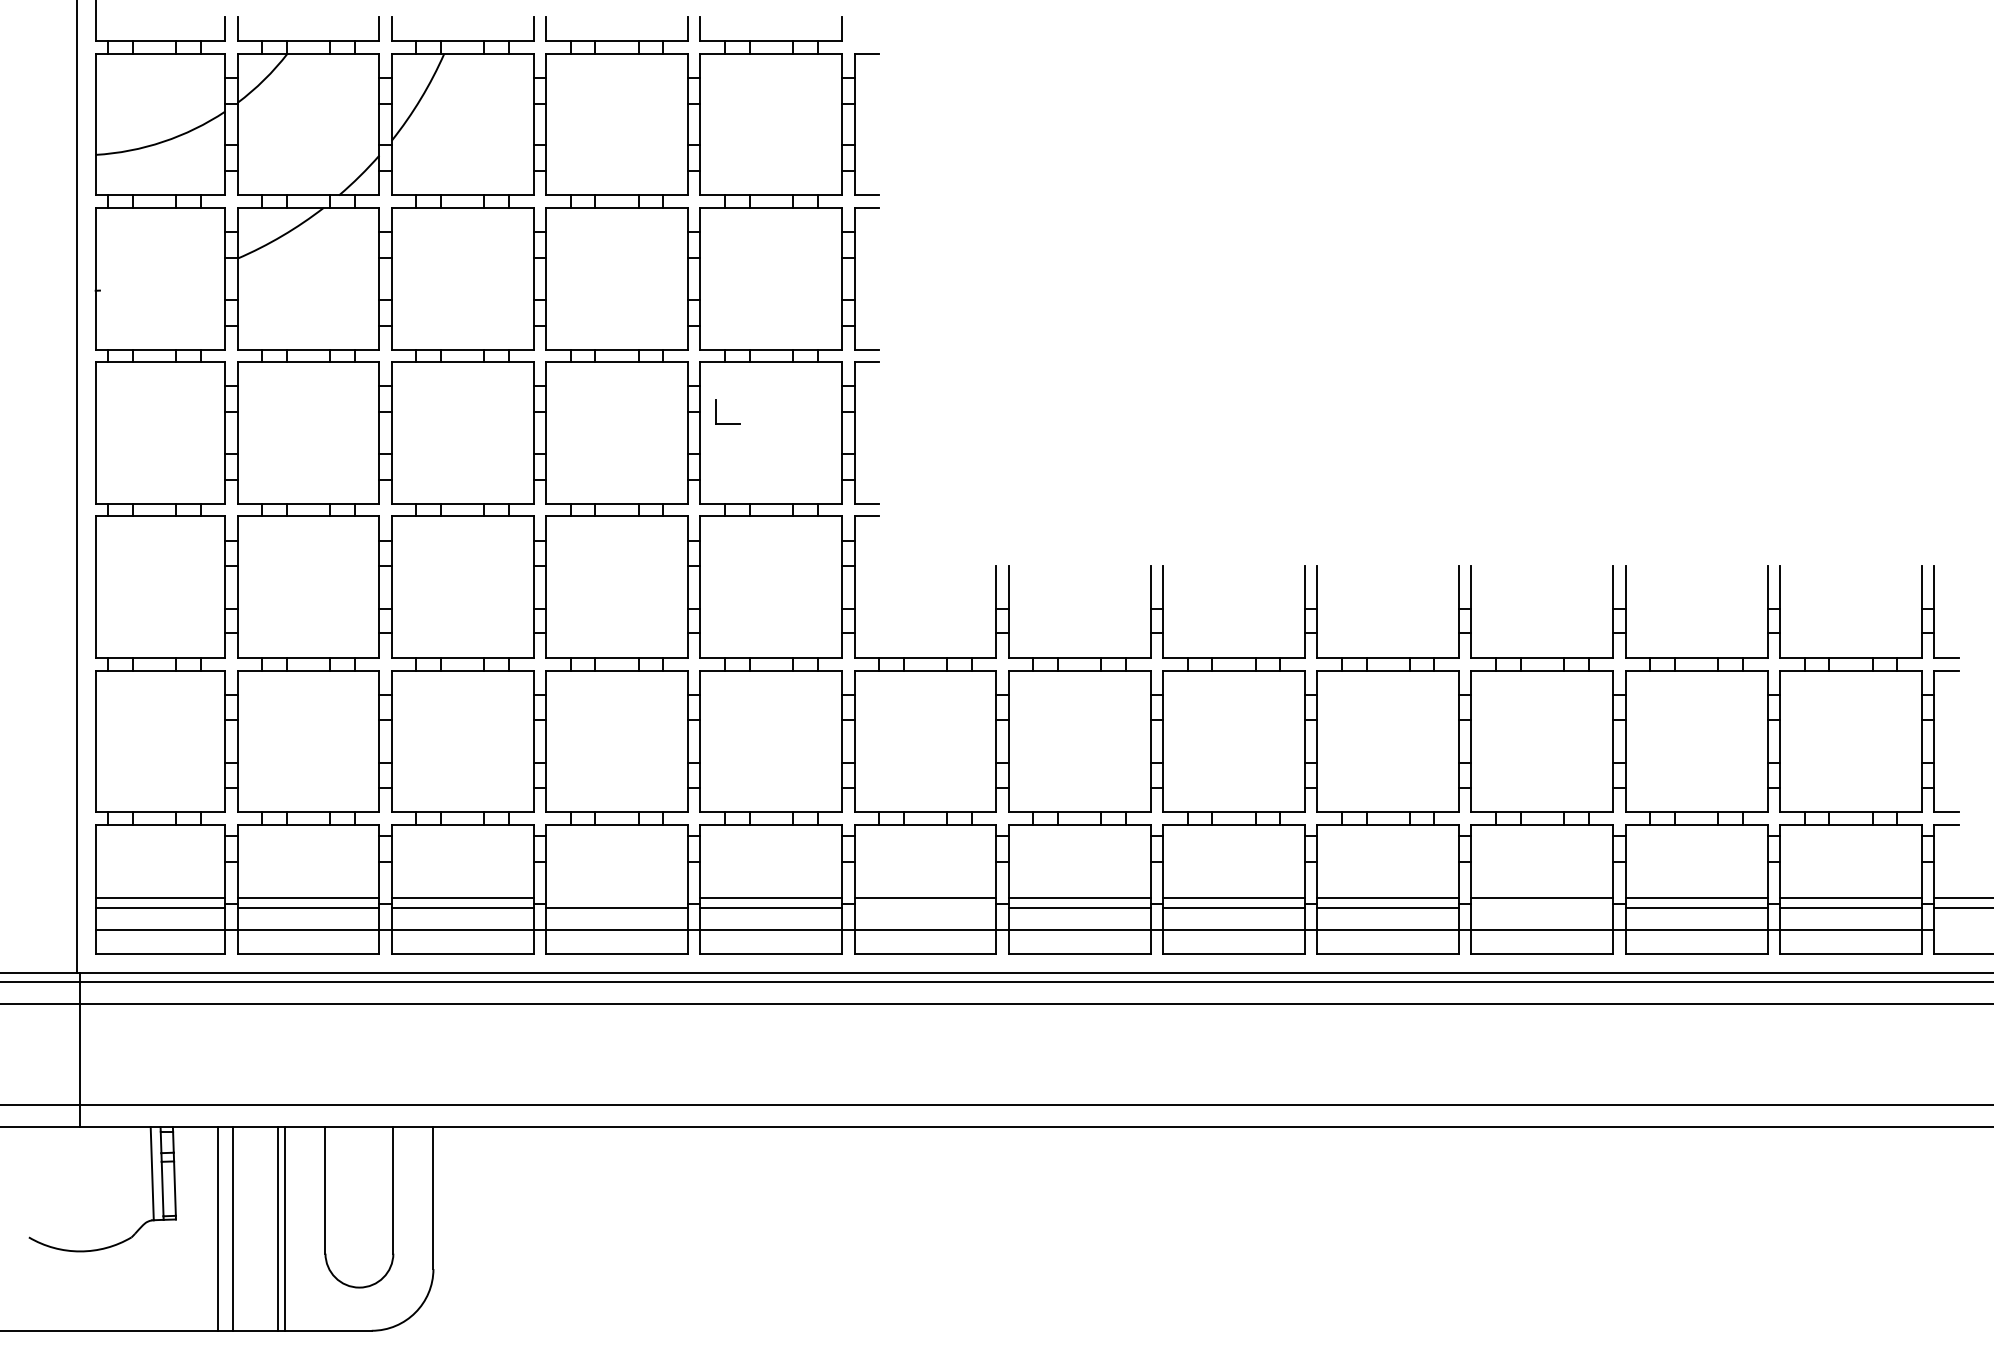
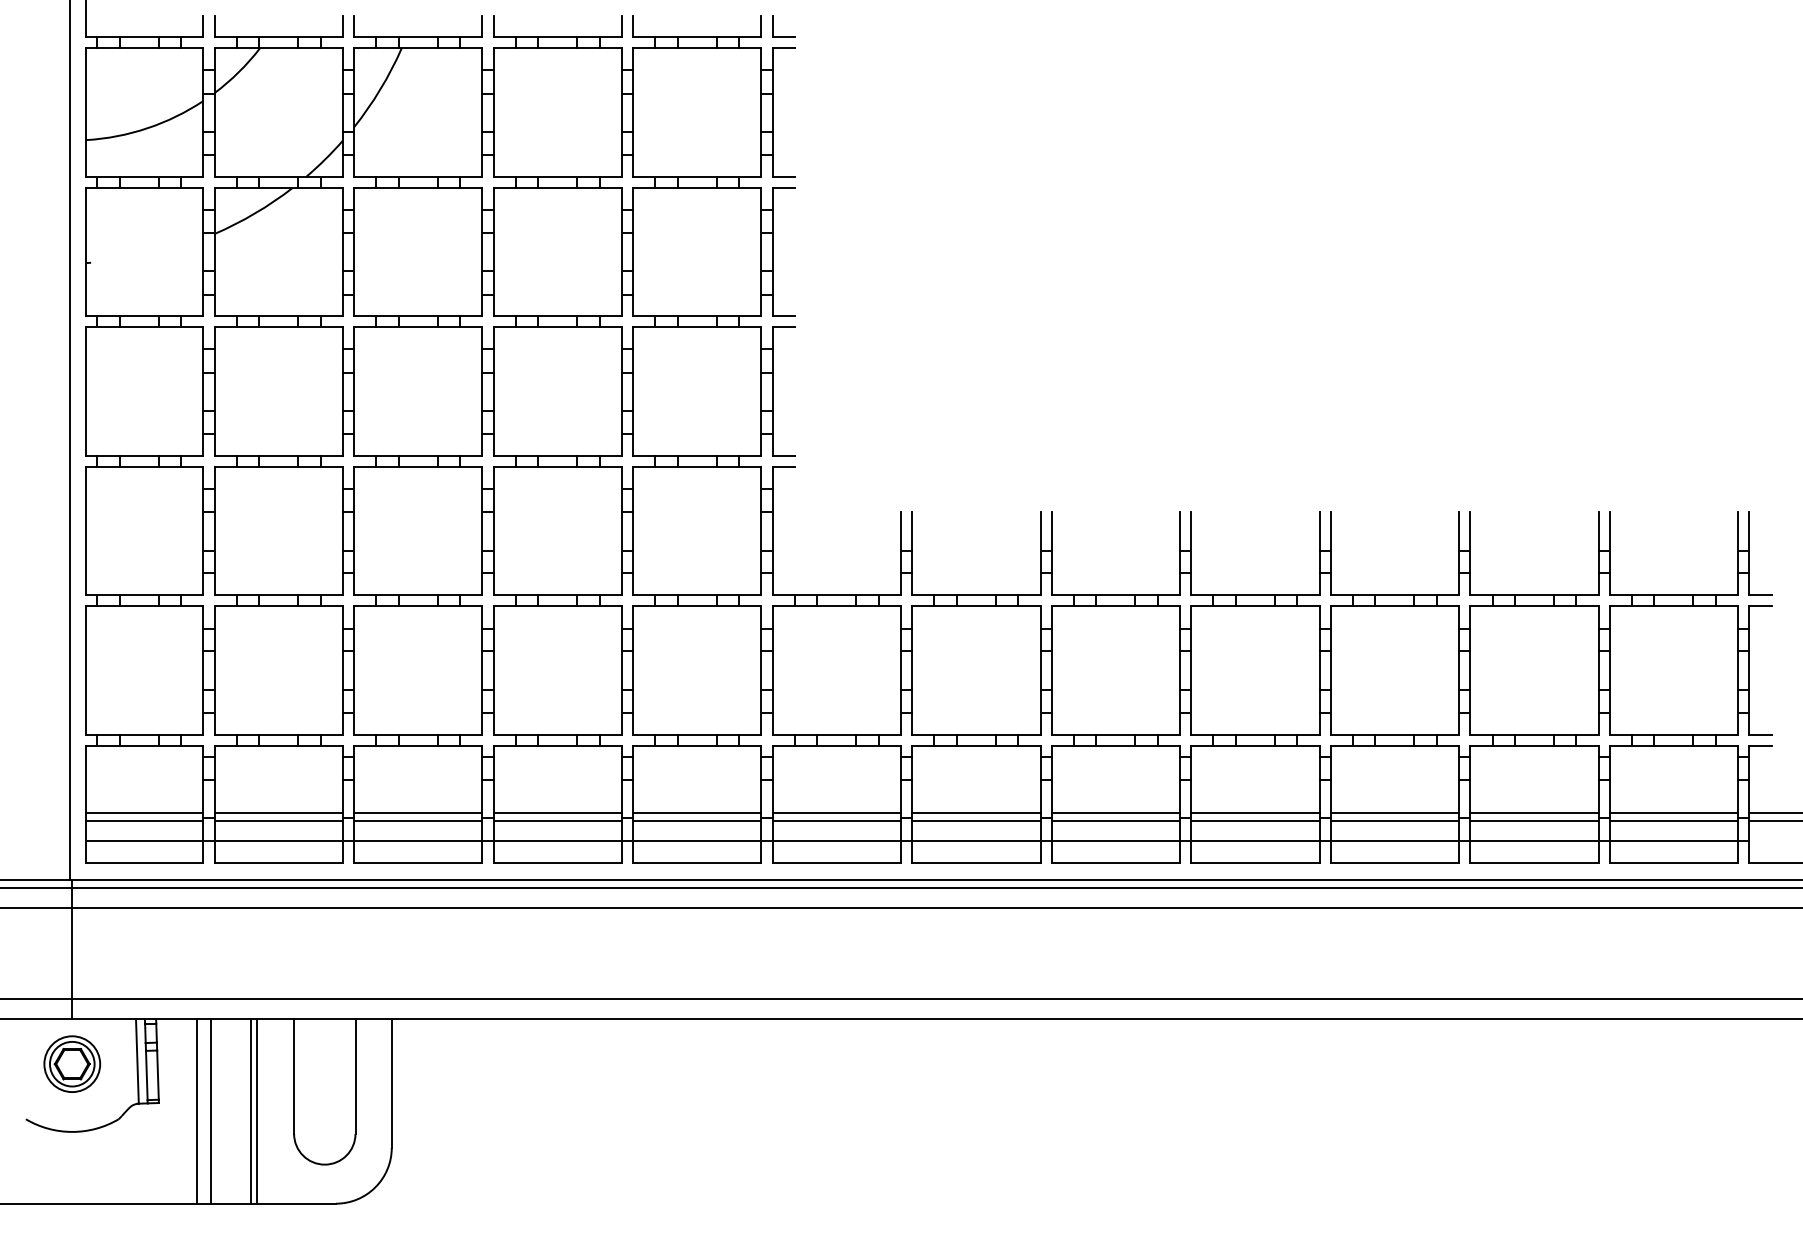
part: (716, 411) -> (773, 25), moved
line: (616, 898) -> (557, 812), added
line: (925, 908) -> (836, 821), added
line: (1542, 908) -> (1394, 821), added
part: (79, 1176) -> (71, 1064), added

